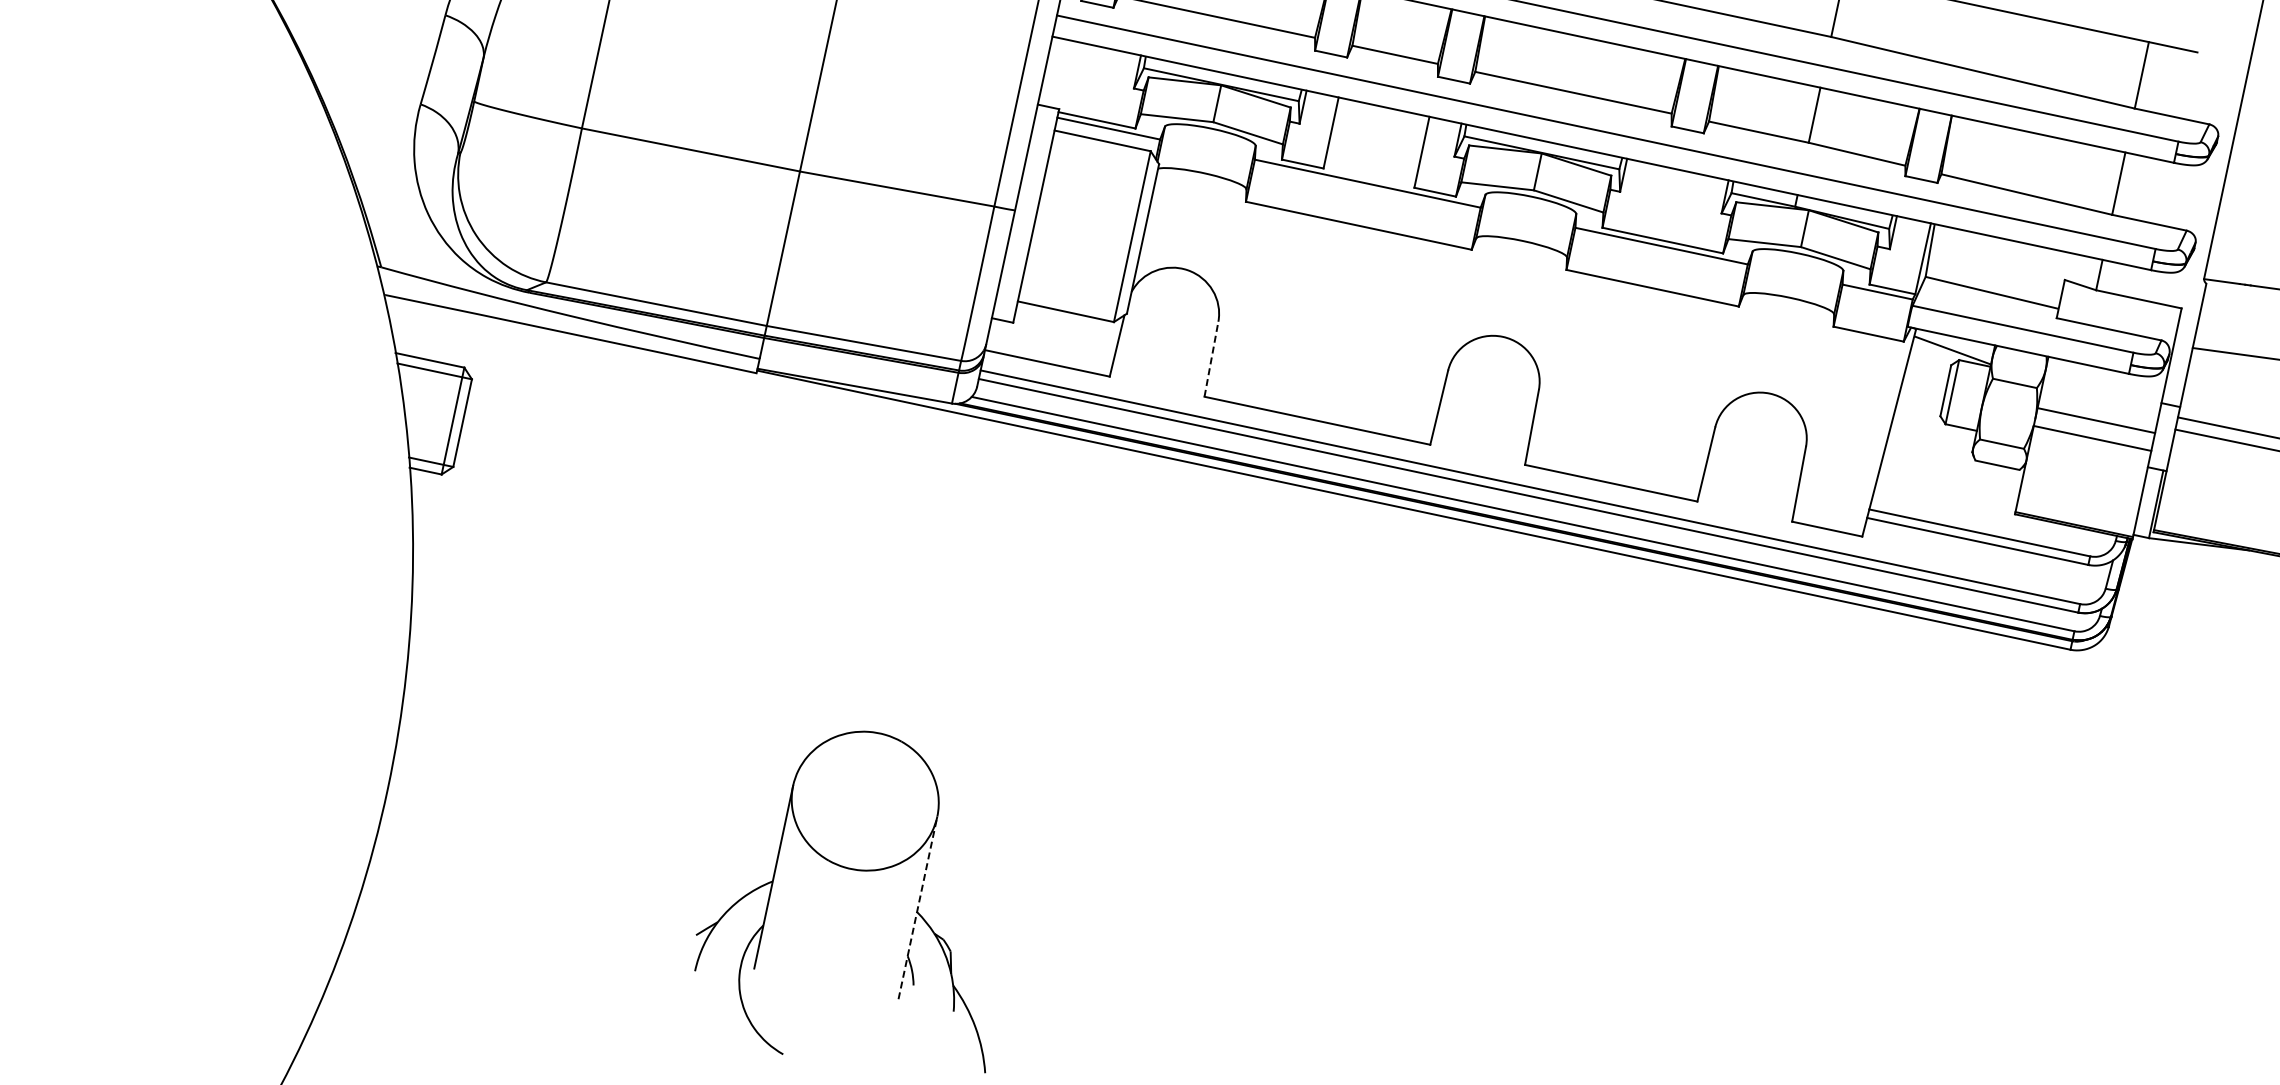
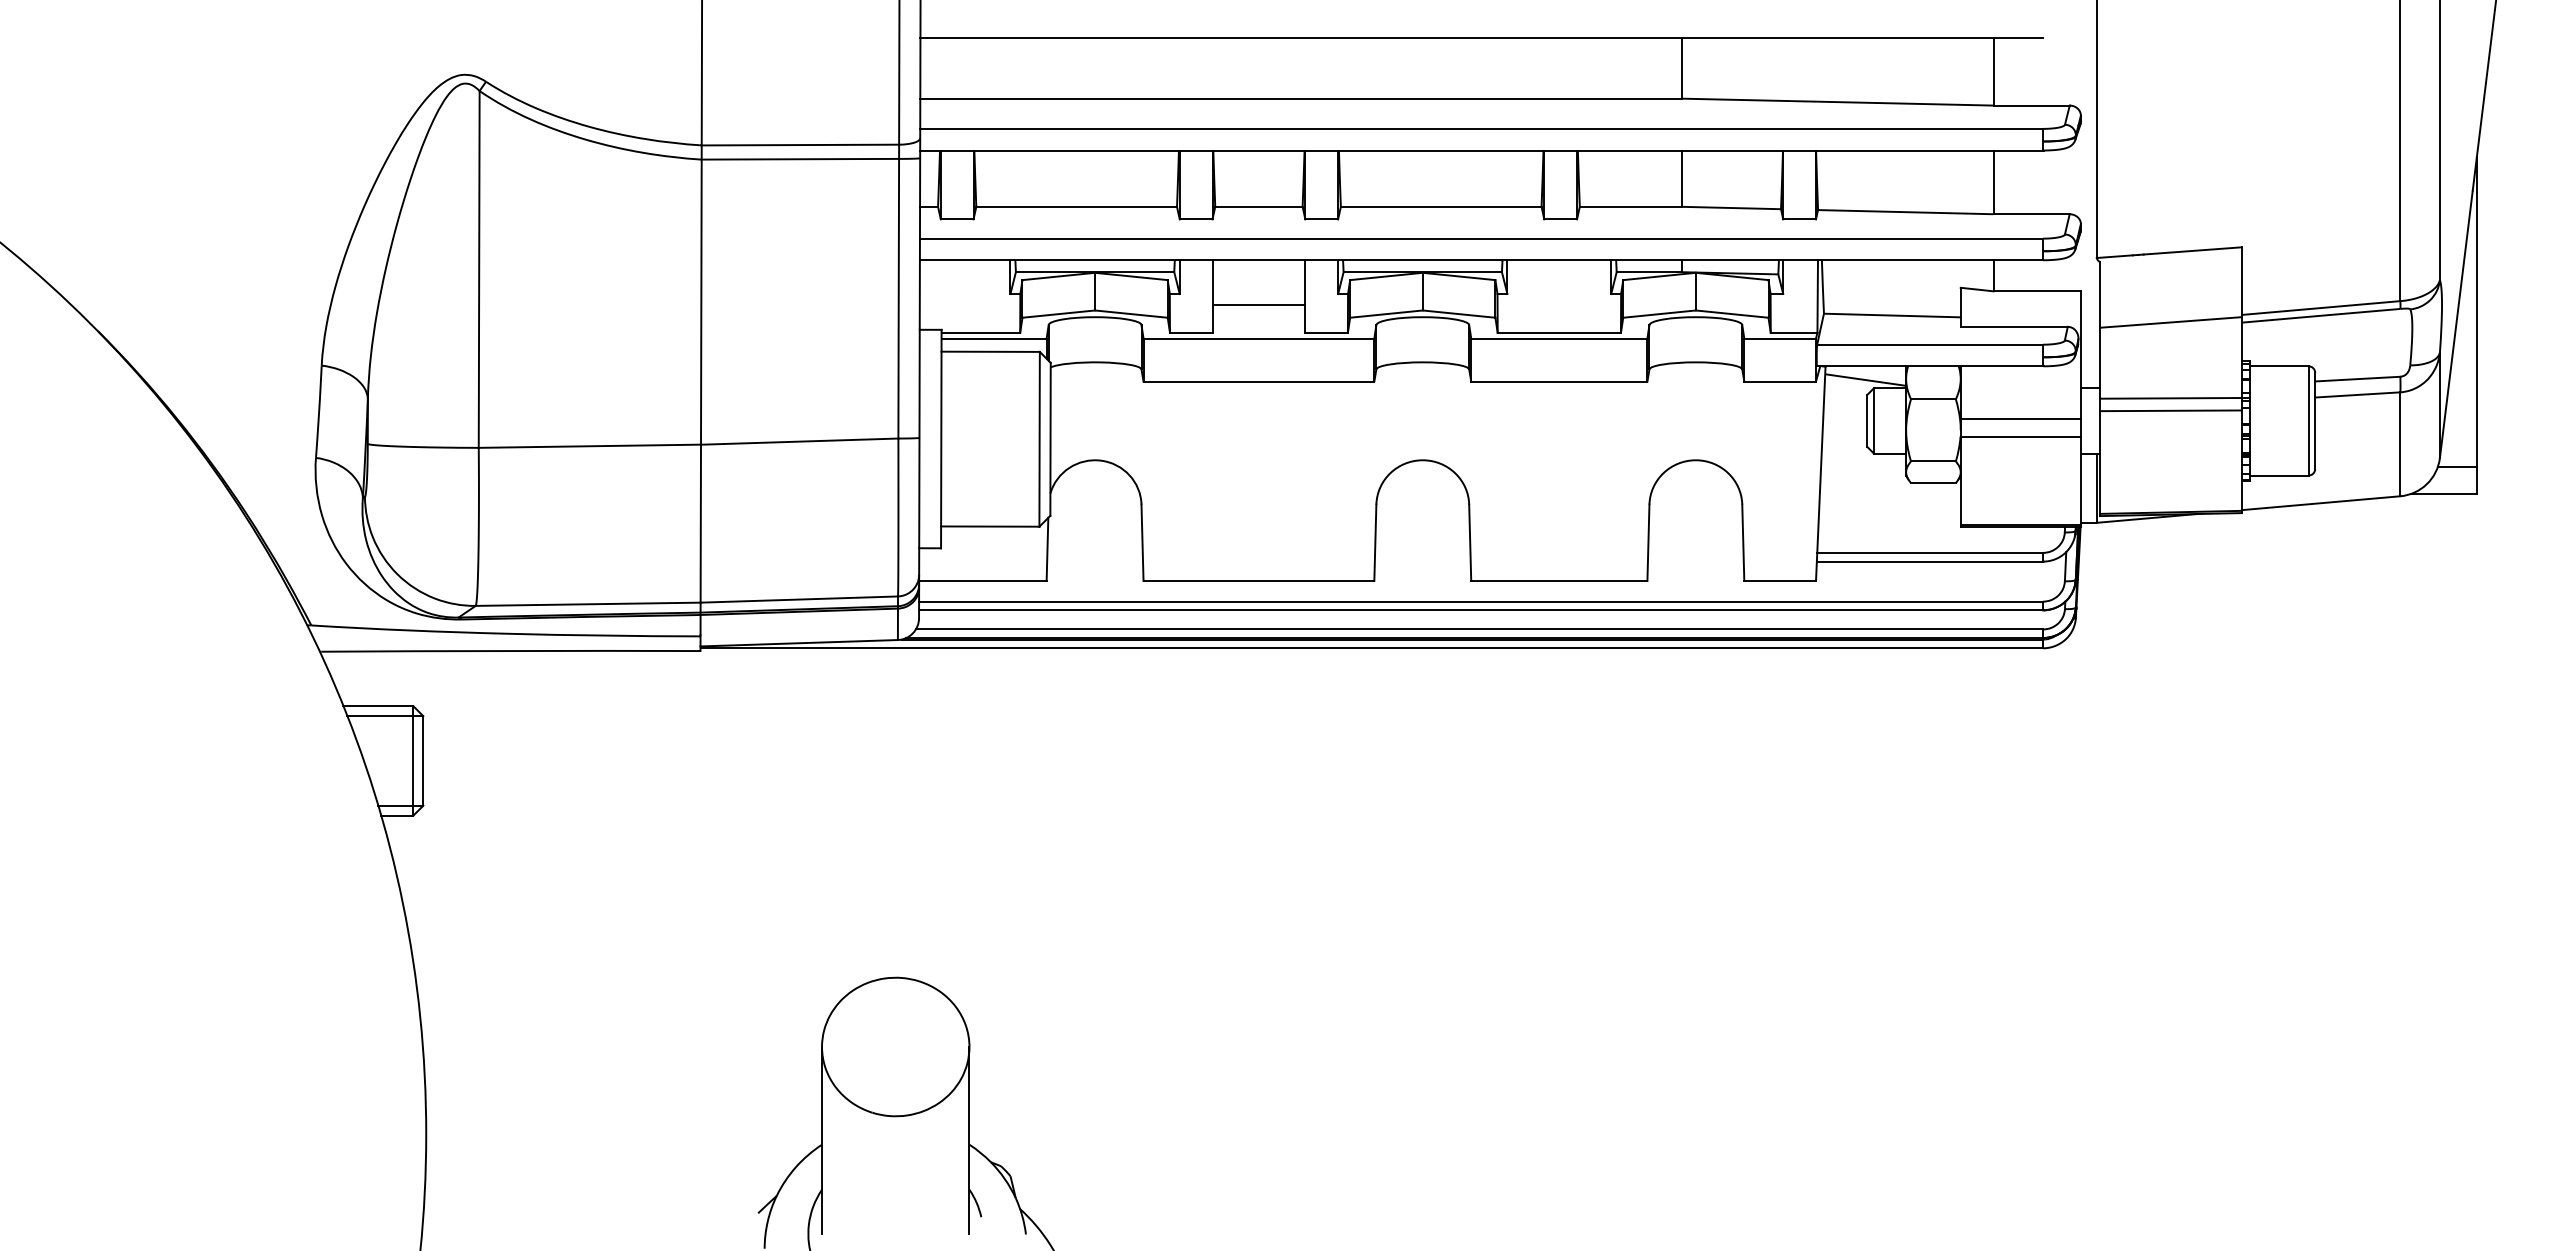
line: (1374, 150) -> (1258, 304), added
line: (1211, 358) -> (1142, 542), dashed -> solid
line: (918, 906) -> (969, 1139), dashed -> solid

